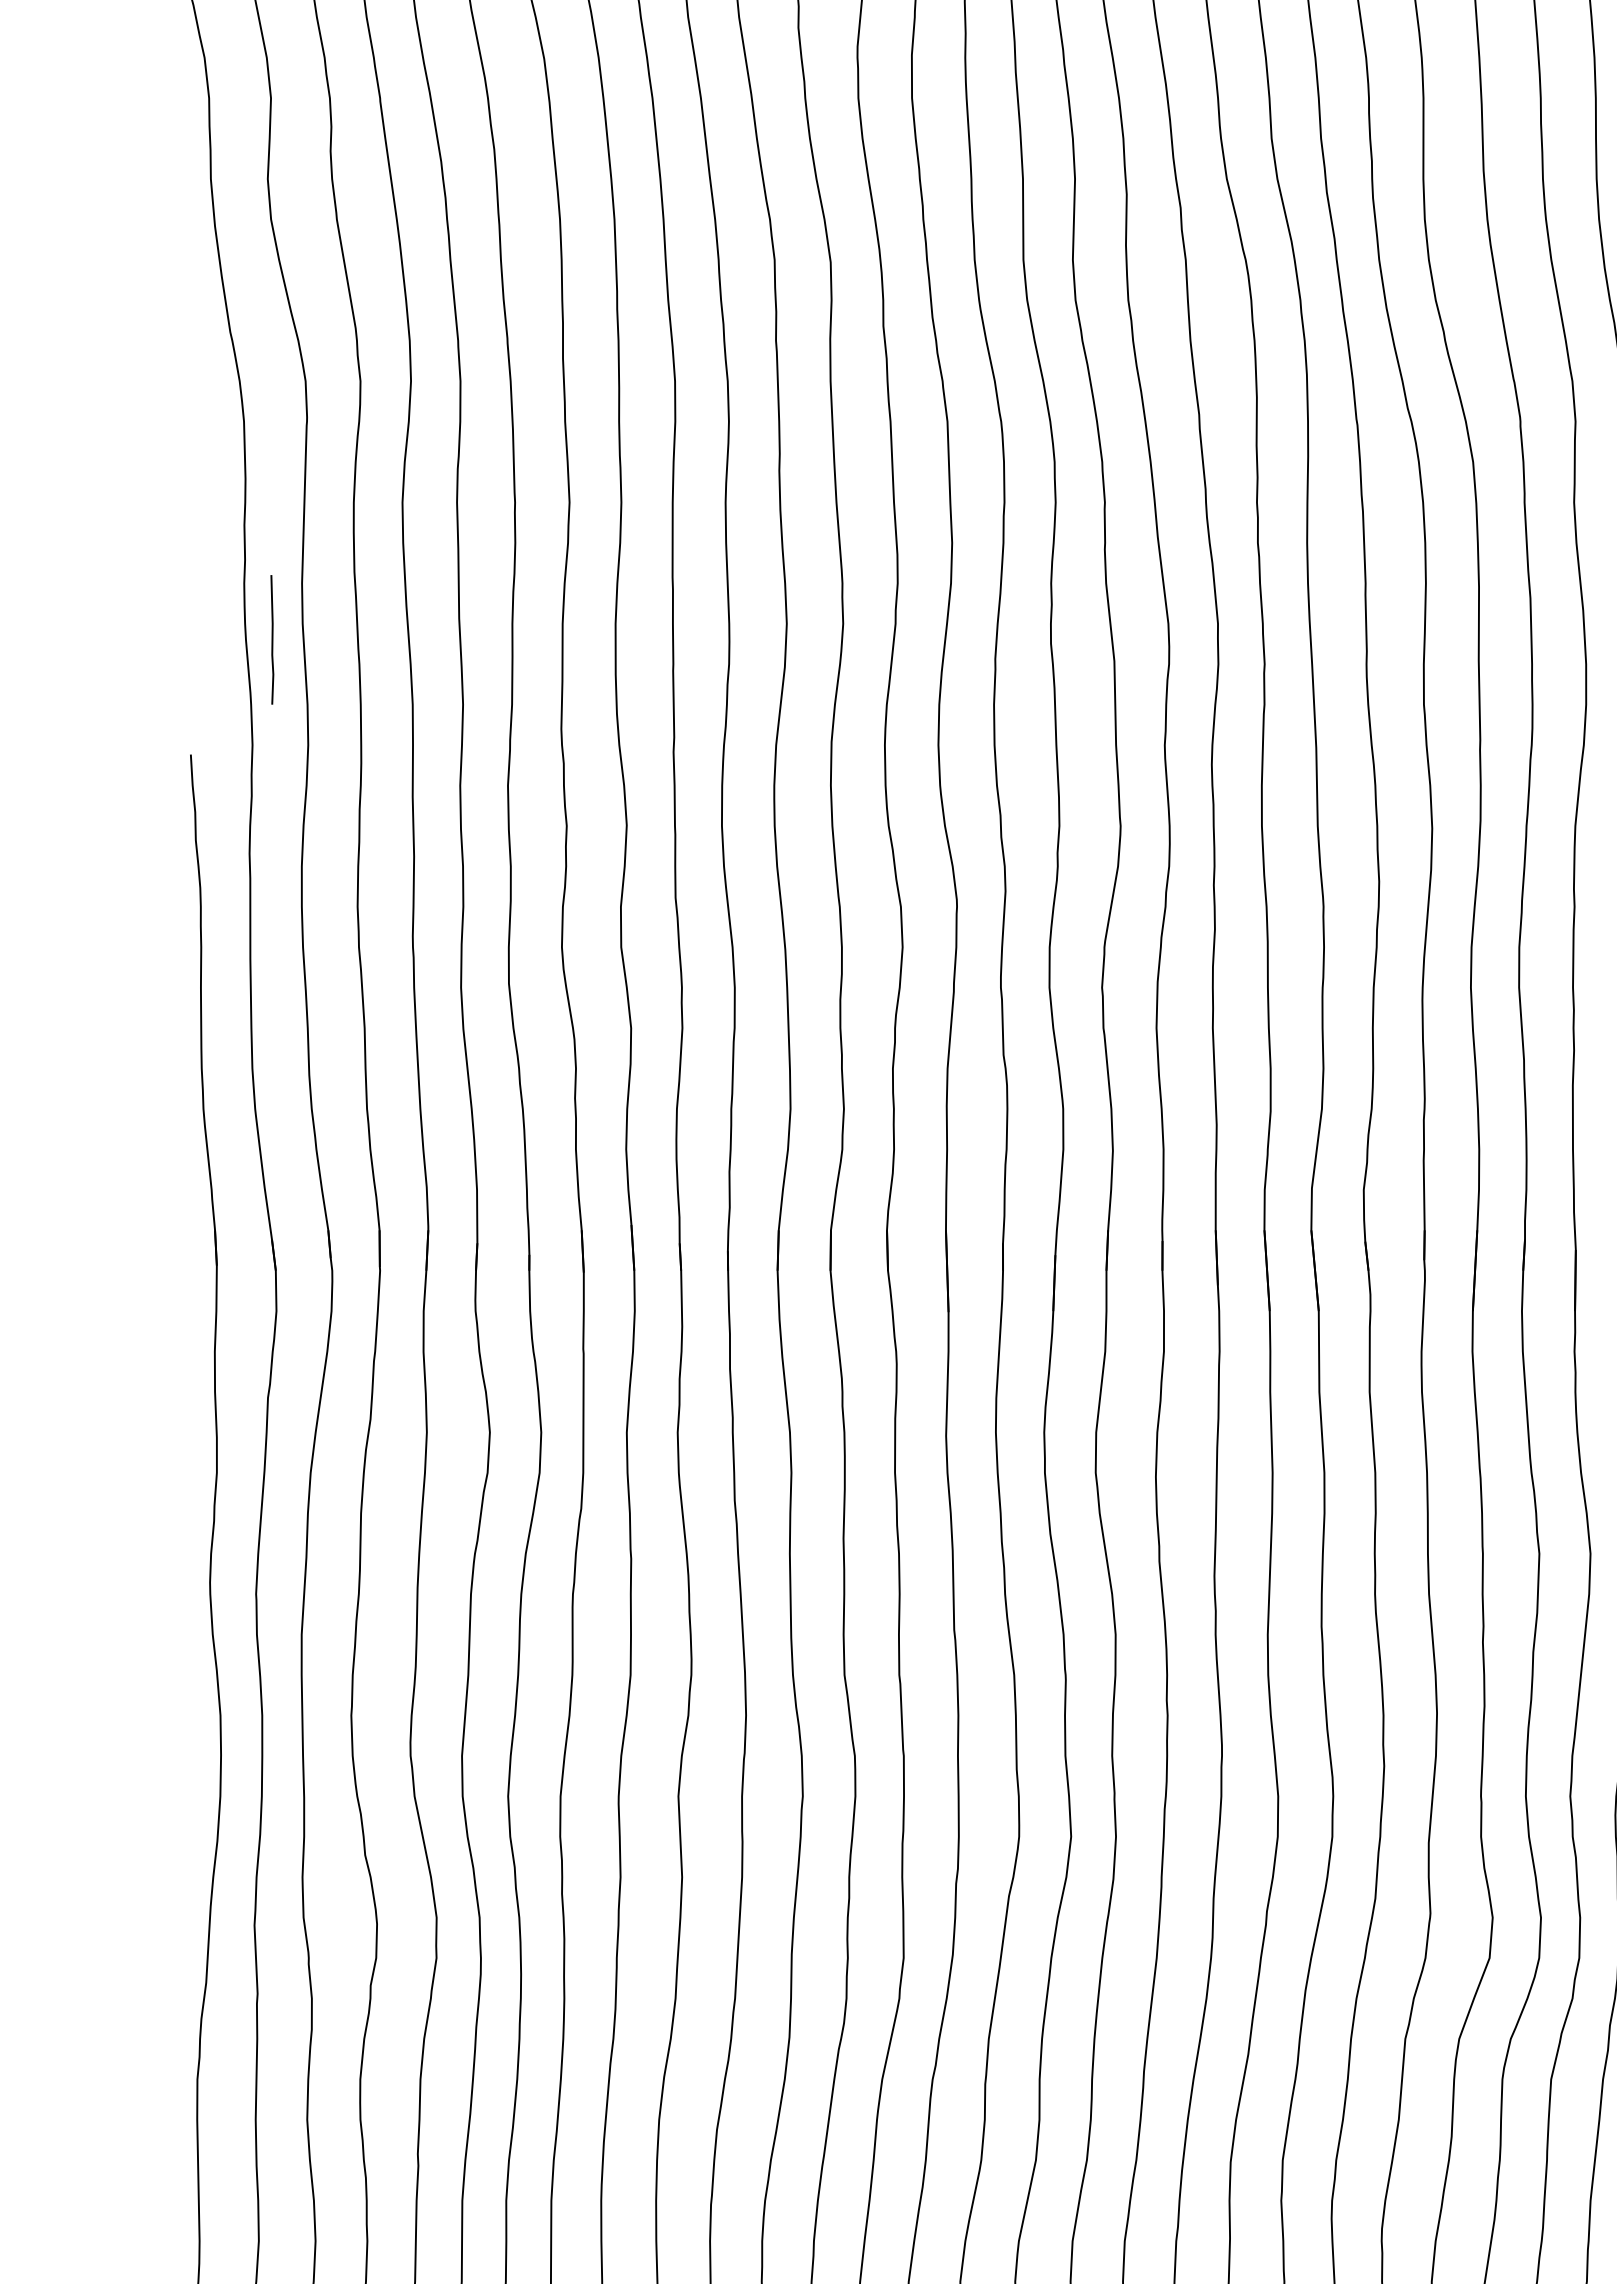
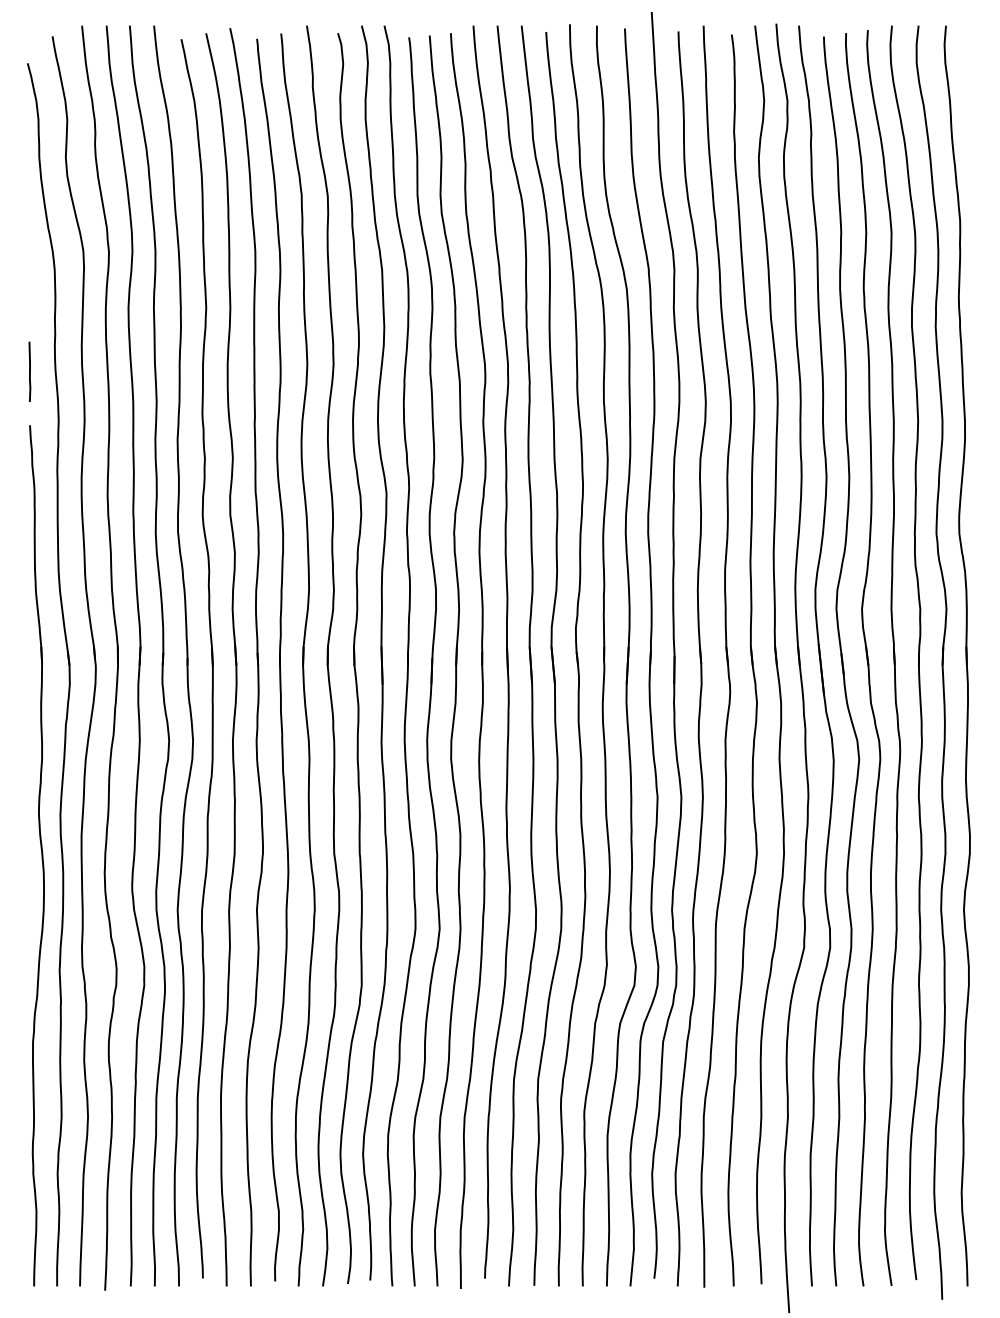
line: (271, 639) -> (29, 371), moved

